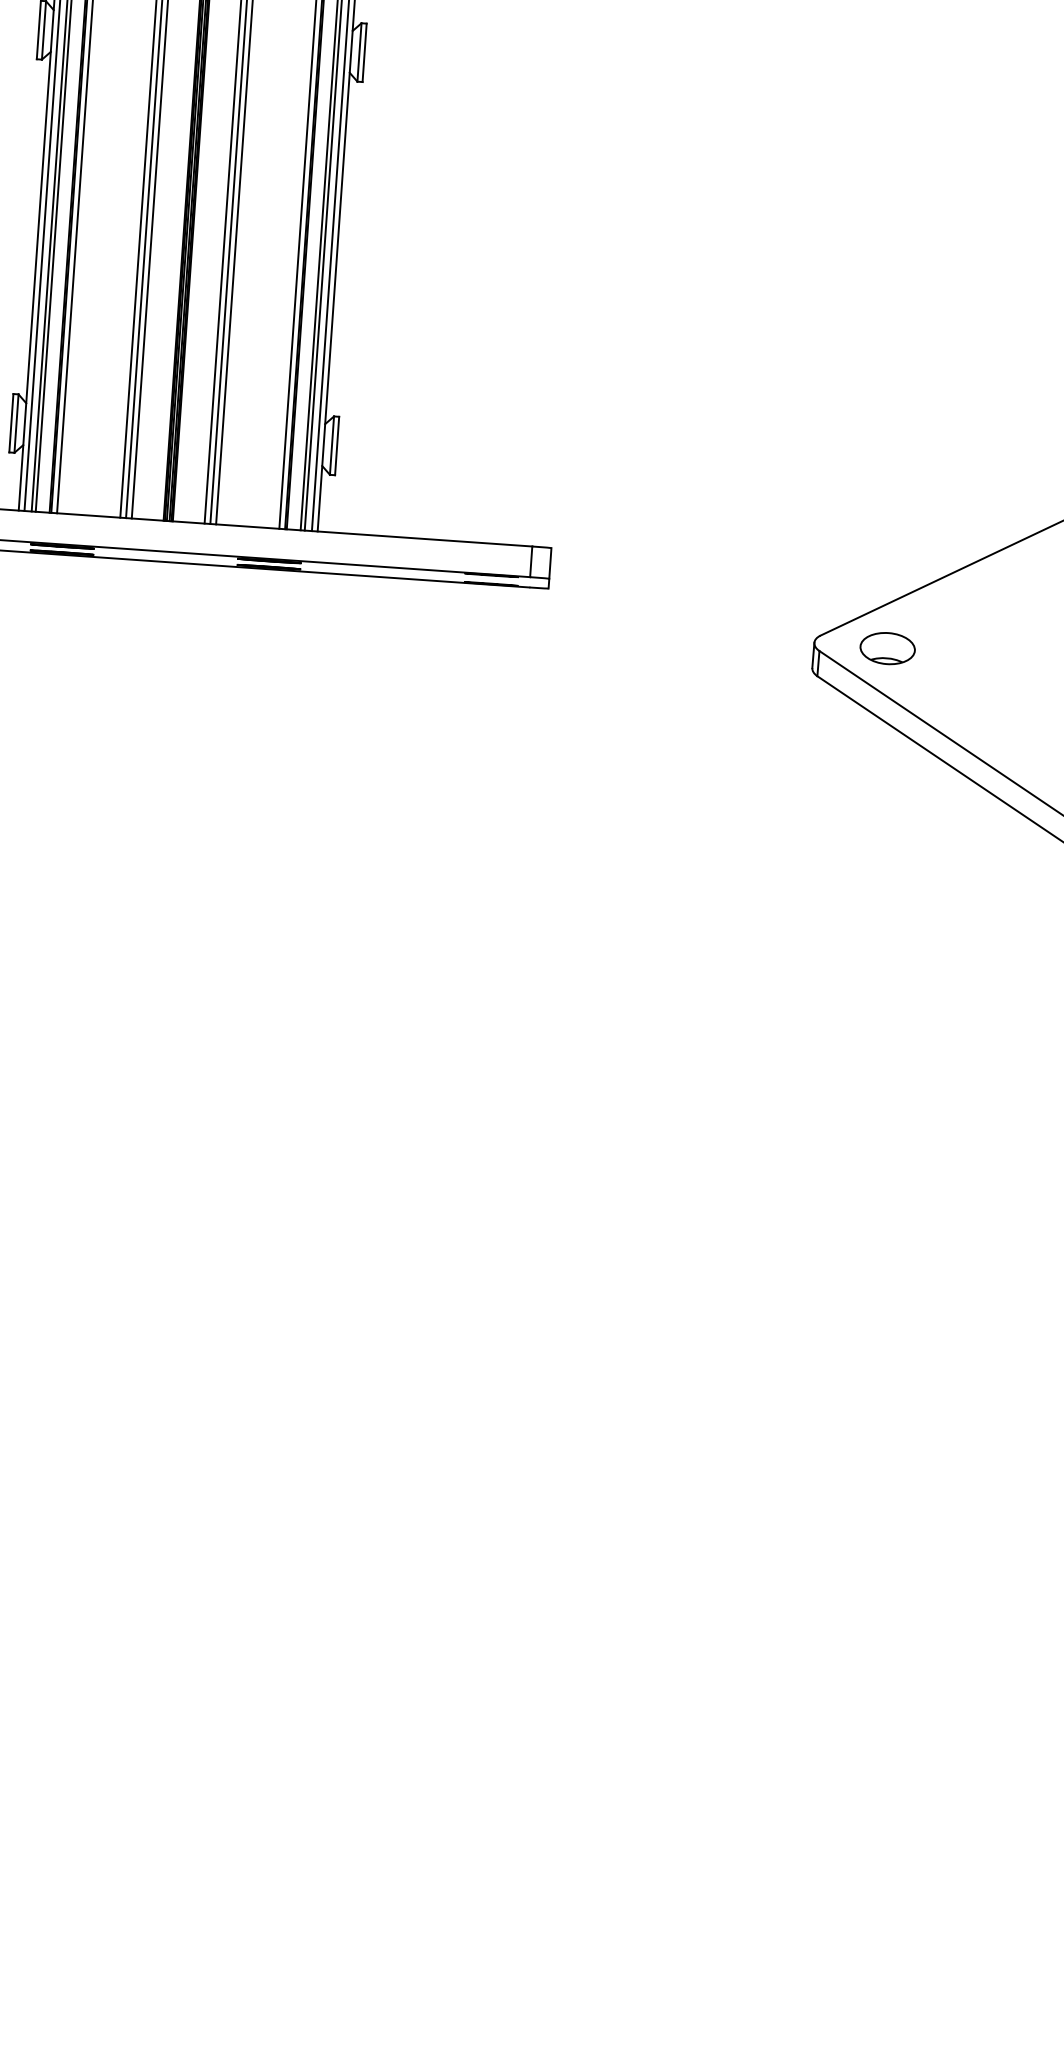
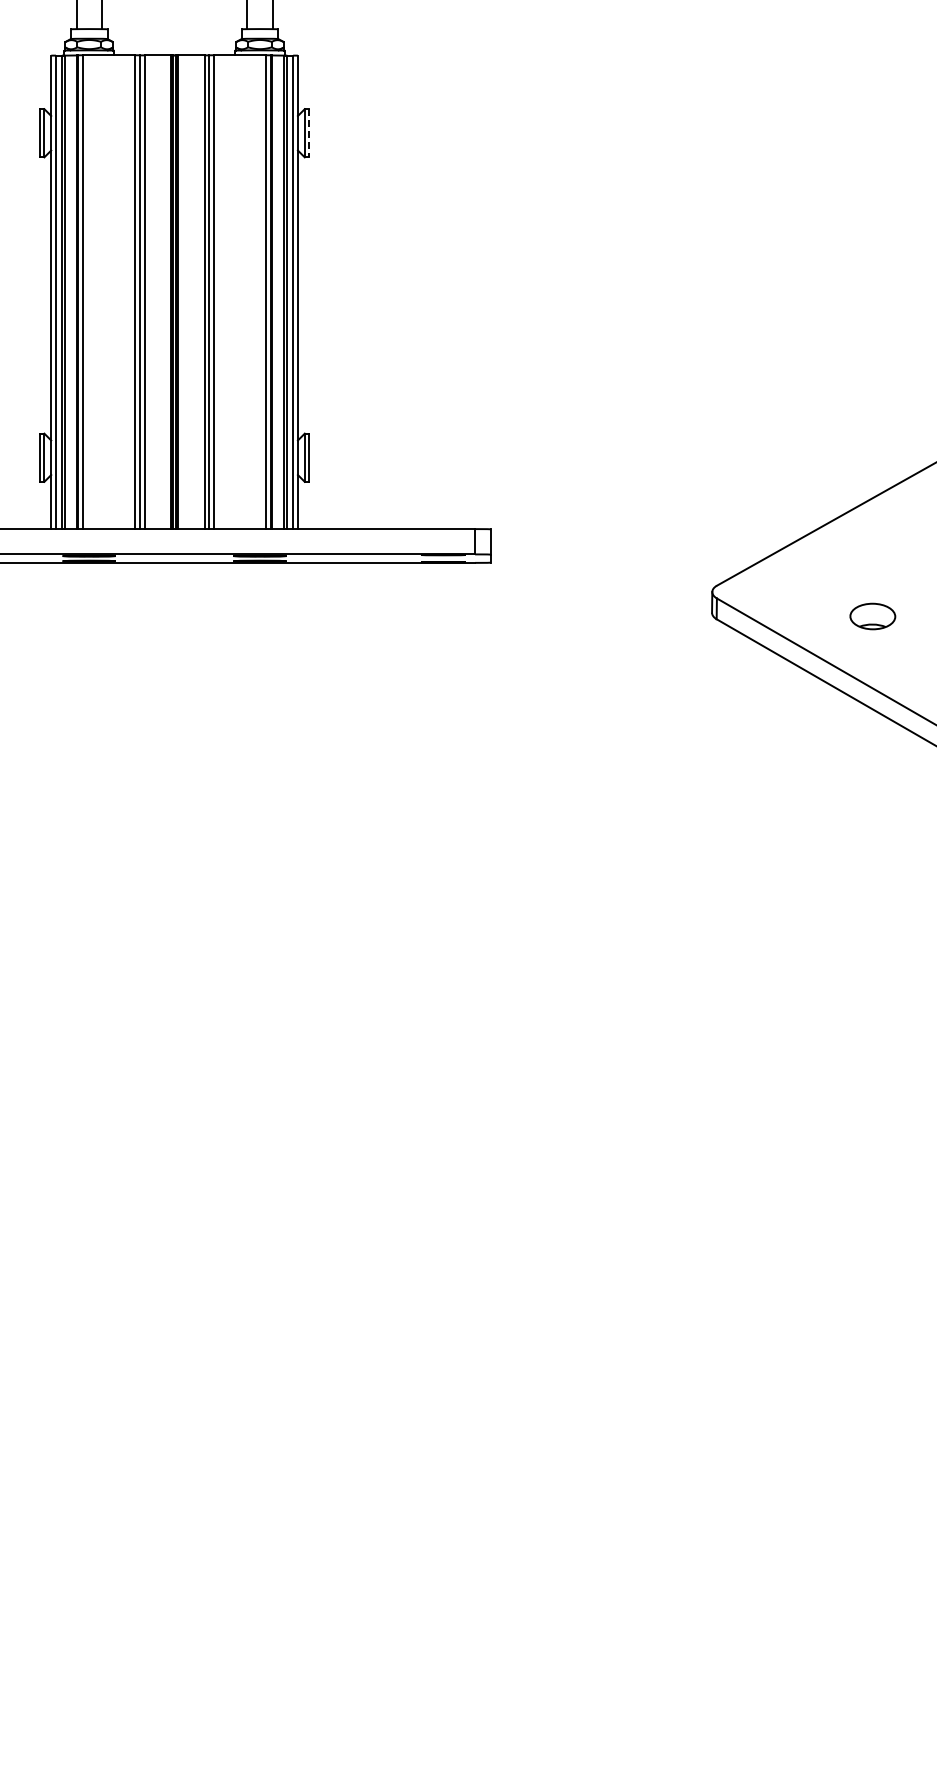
line: (365, 53) -> (309, 133), solid -> dashed
part: (887, 648) -> (872, 616), moved

